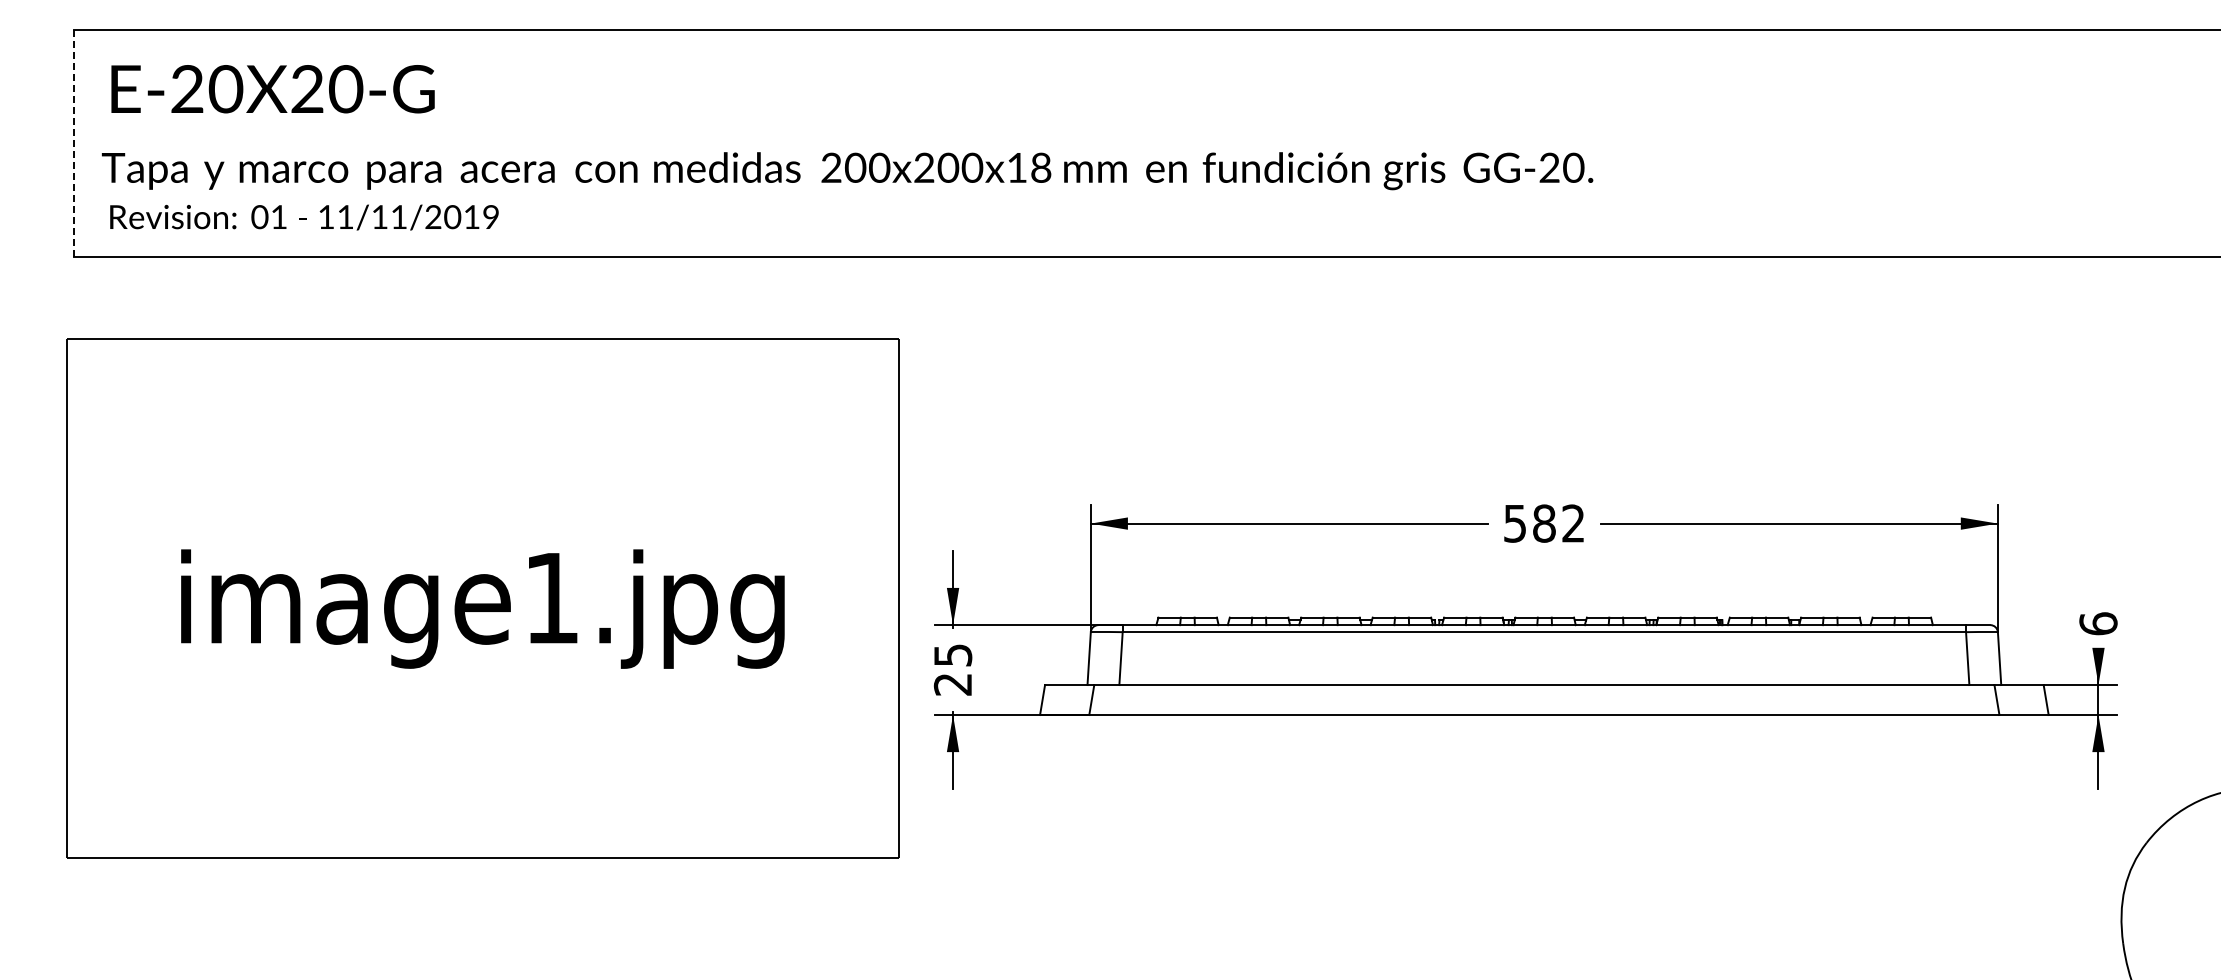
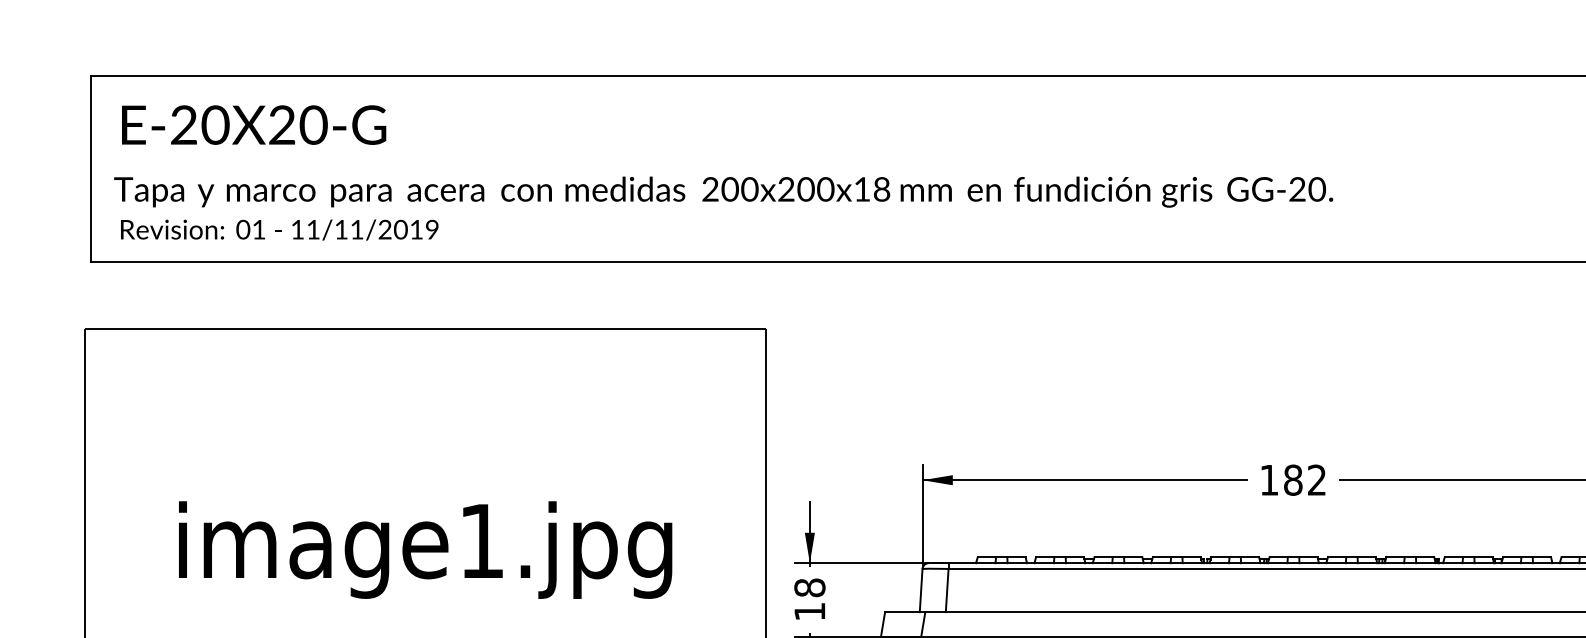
line: (73, 143) -> (90, 169), dashed -> solid
text: (1514, 523) -> (1268, 480), 582 -> 182
text: (952, 669) -> (809, 599), 25 -> 18

